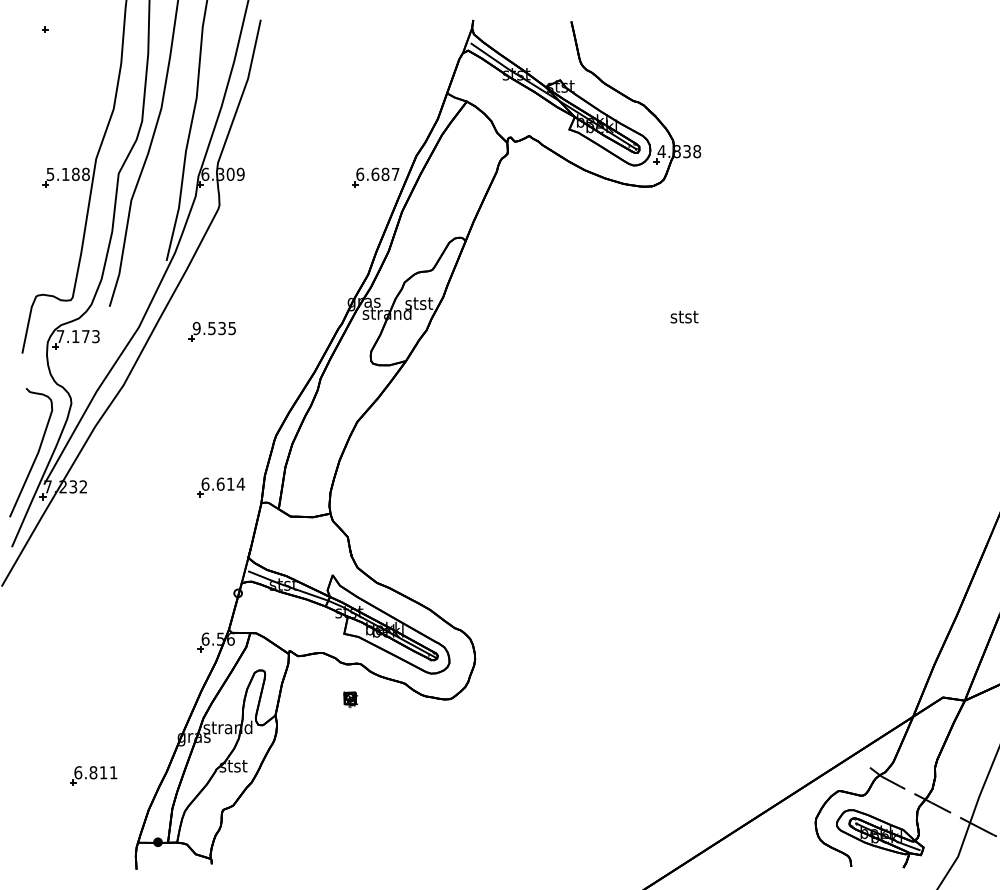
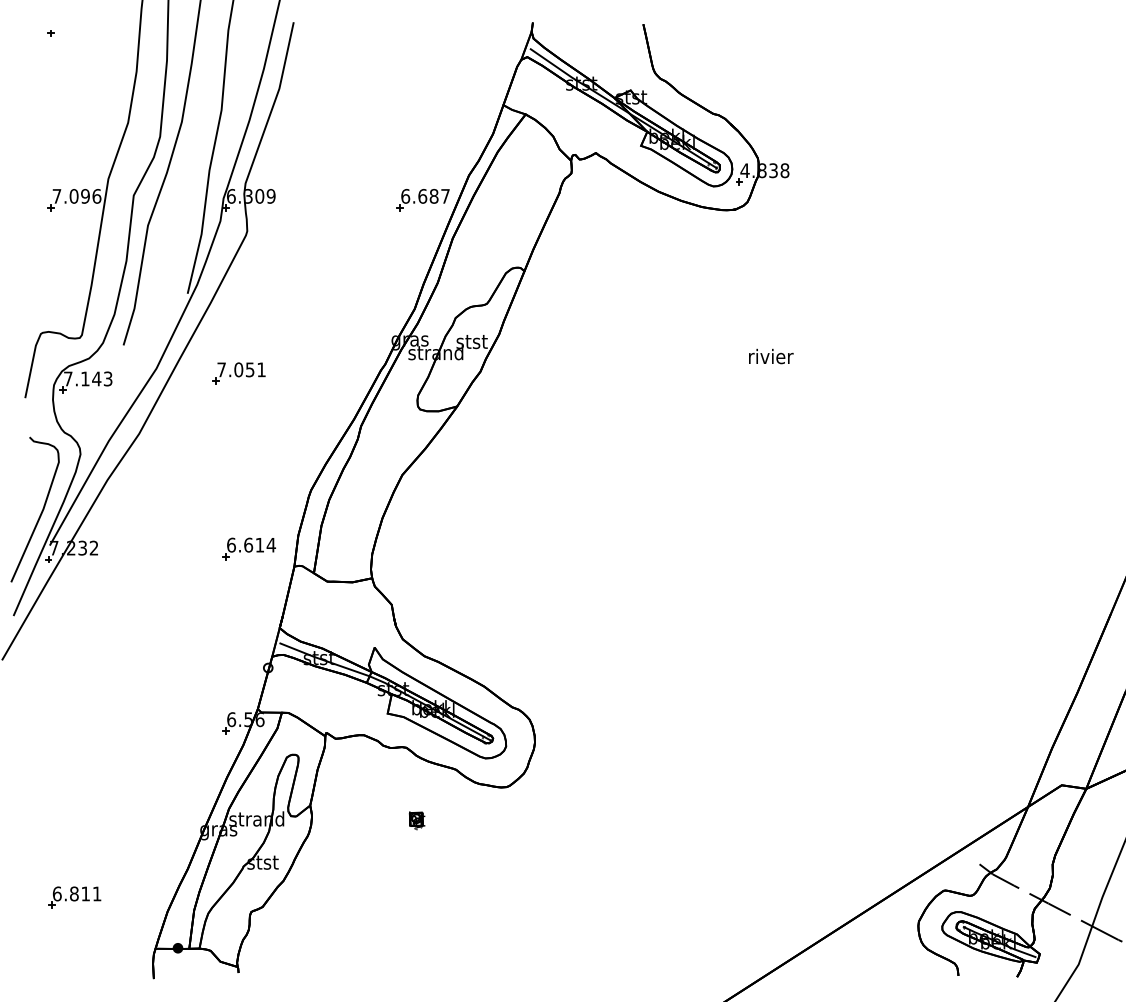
text: (67, 174) -> (76, 196), 5.188 -> 7.096
text: (685, 316) -> (771, 356), stst -> rivier
text: (214, 328) -> (241, 369), 9.535 -> 7.051
text: (85, 336) -> (96, 378), 7.173 -> 7.143
part: (350, 699) -> (416, 820), moved
part: (93, 775) -> (74, 897), moved

